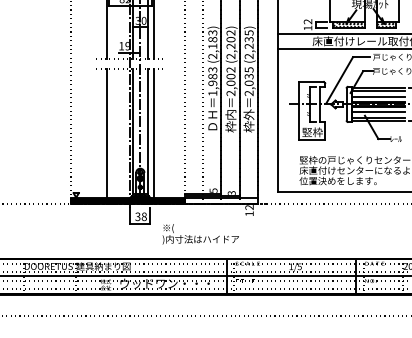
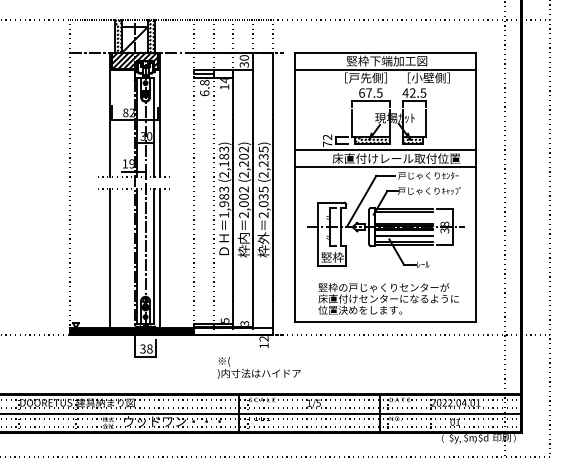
text: (307, 28) -> (327, 144), 12 -> 72
line: (378, 96) -> (403, 218), removed
text: (200, 233) -> (258, 367), moved

